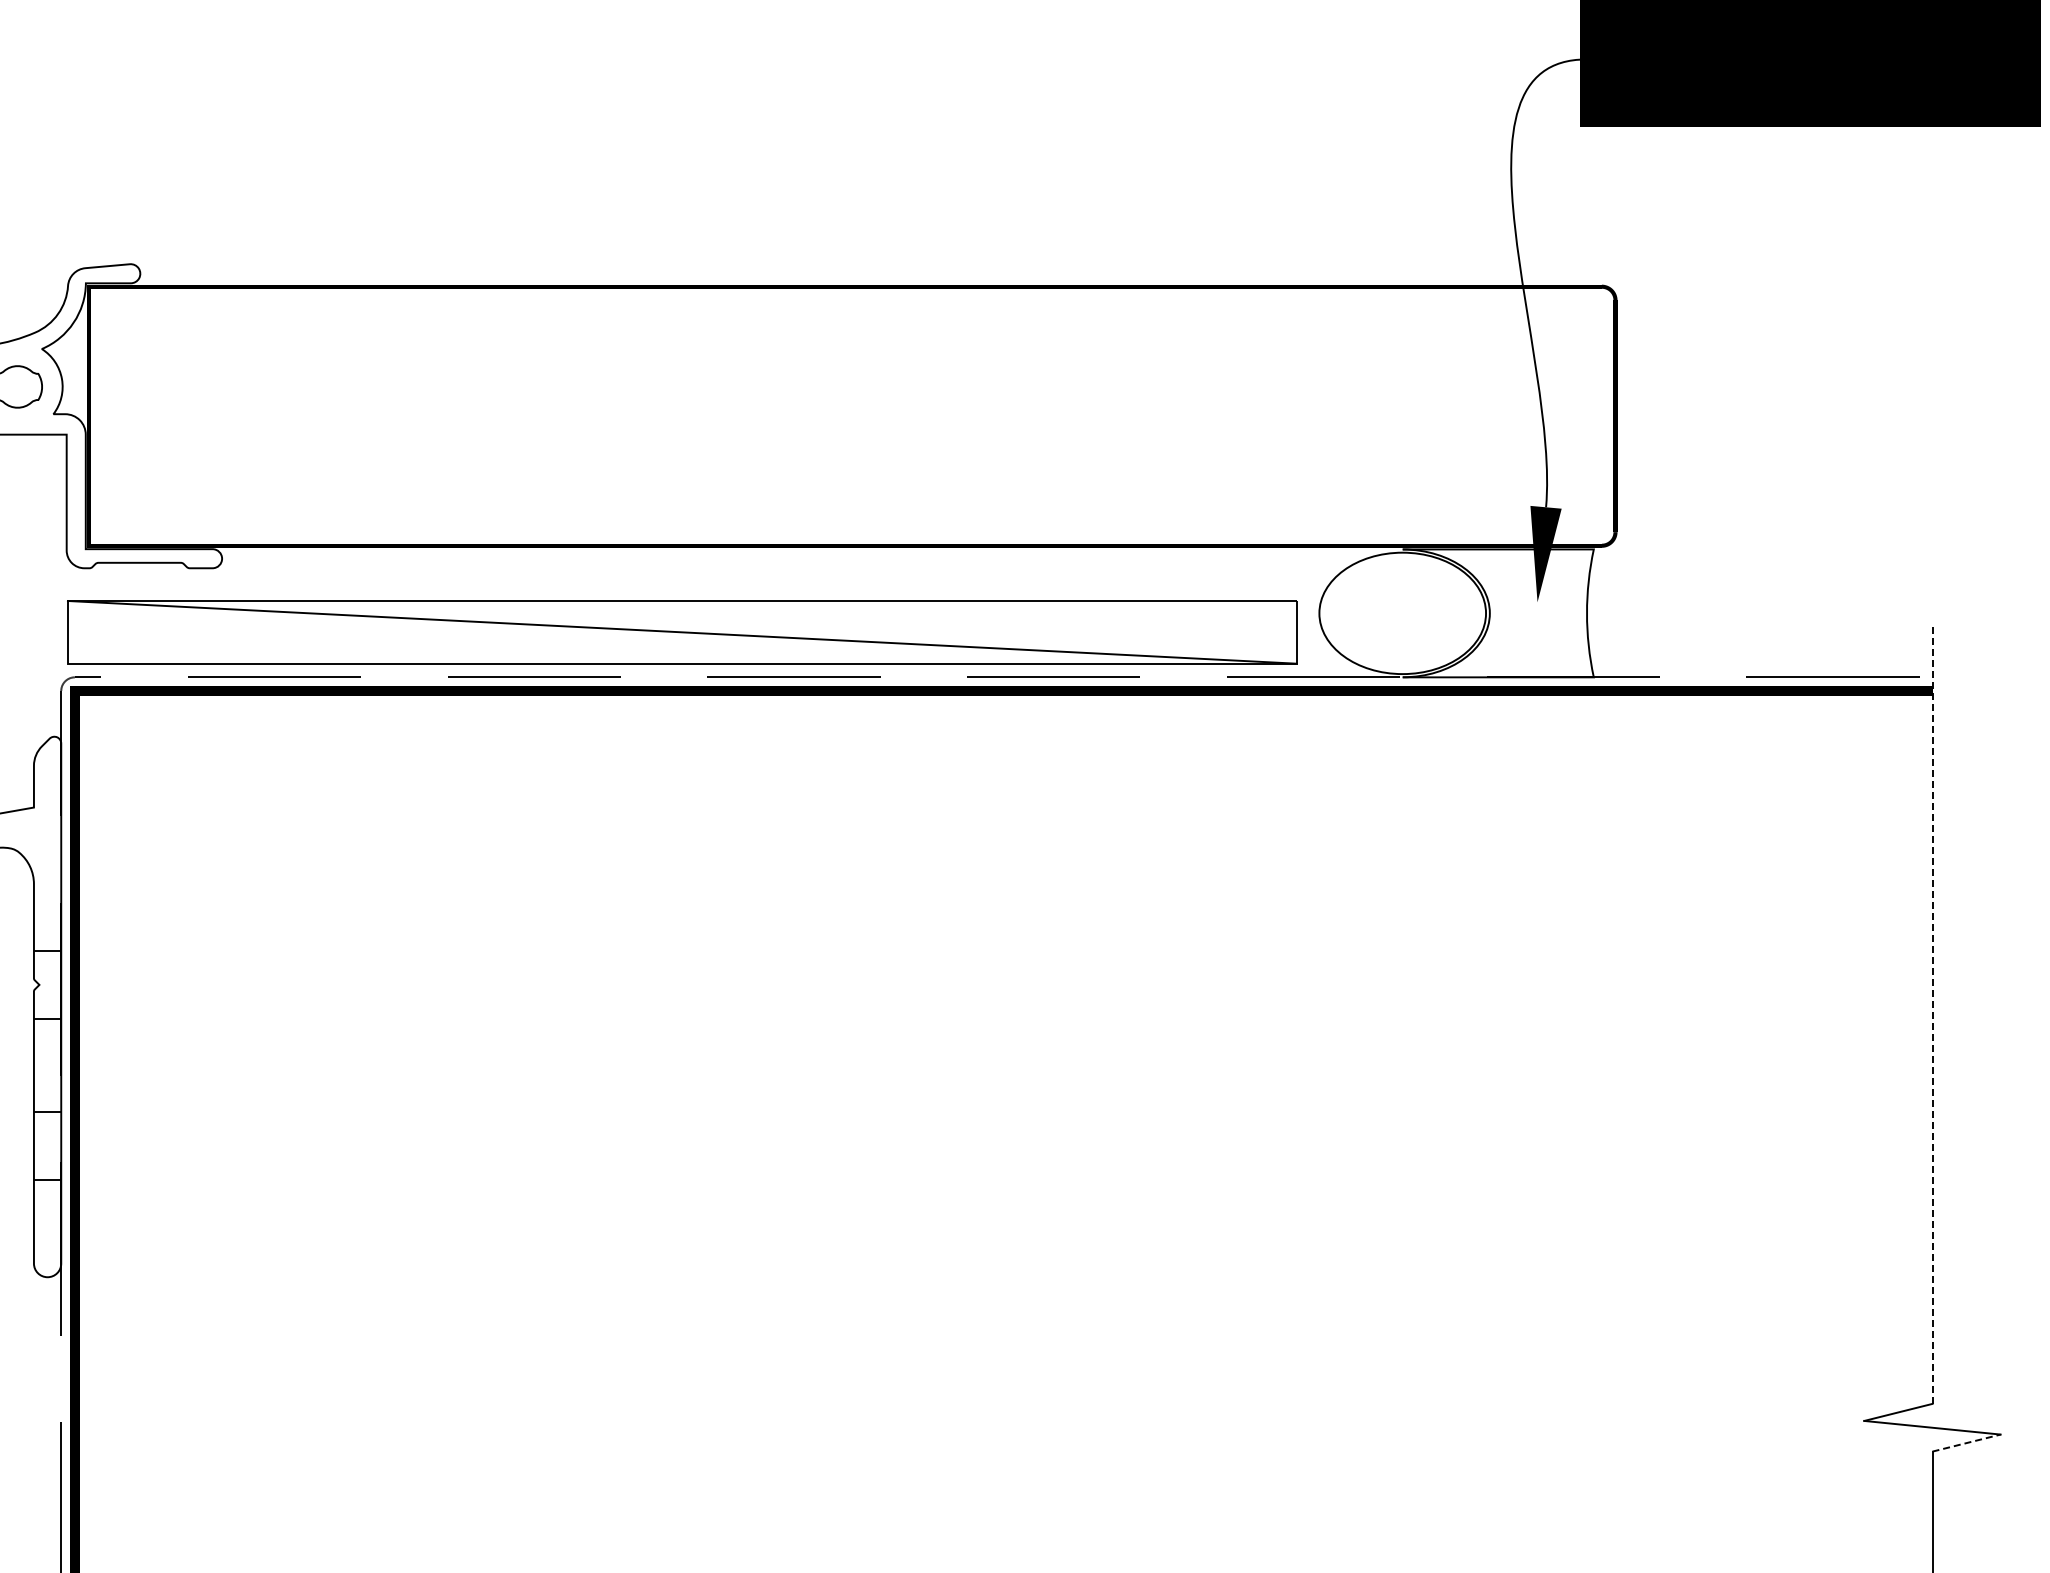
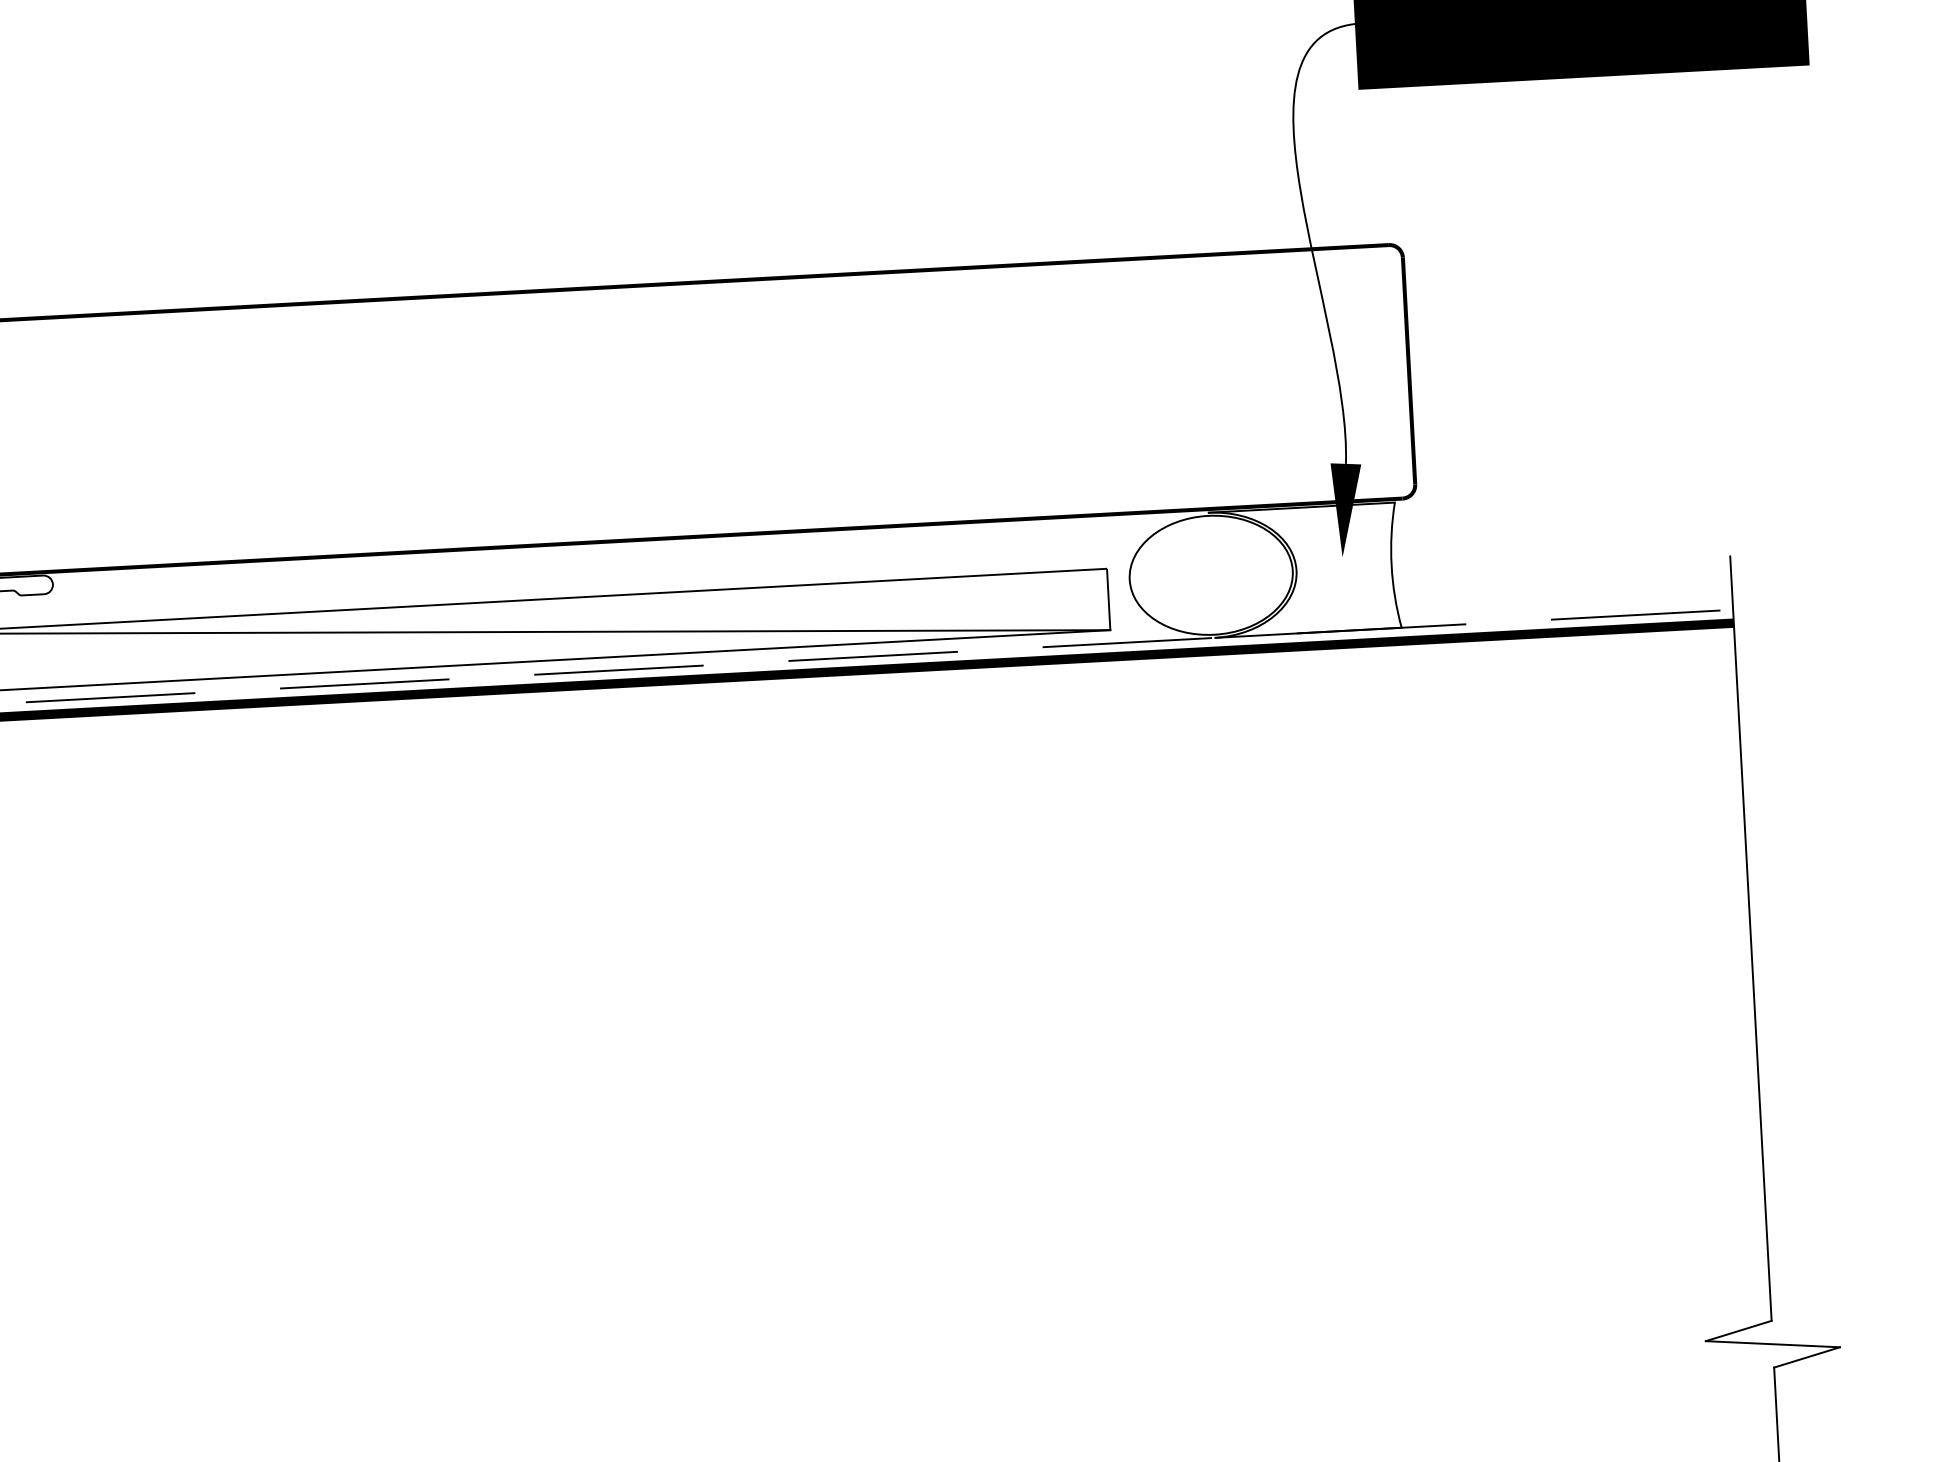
line: (1932, 1013) -> (1750, 938), dashed -> solid
line: (1967, 1442) -> (1807, 1356), dashed -> solid

